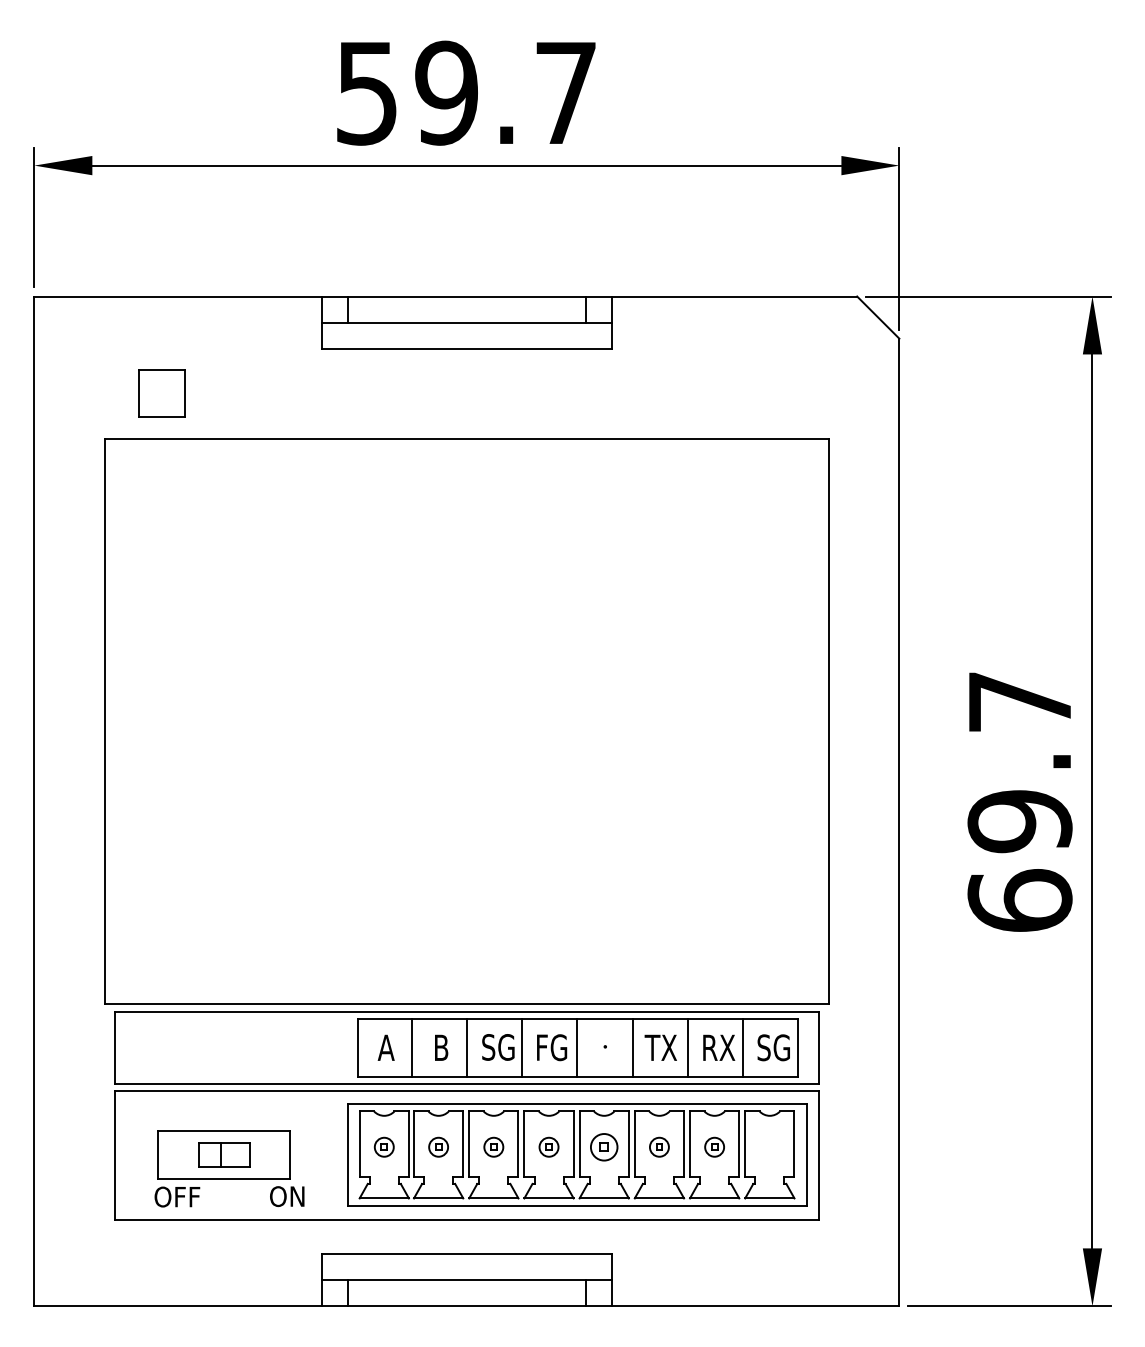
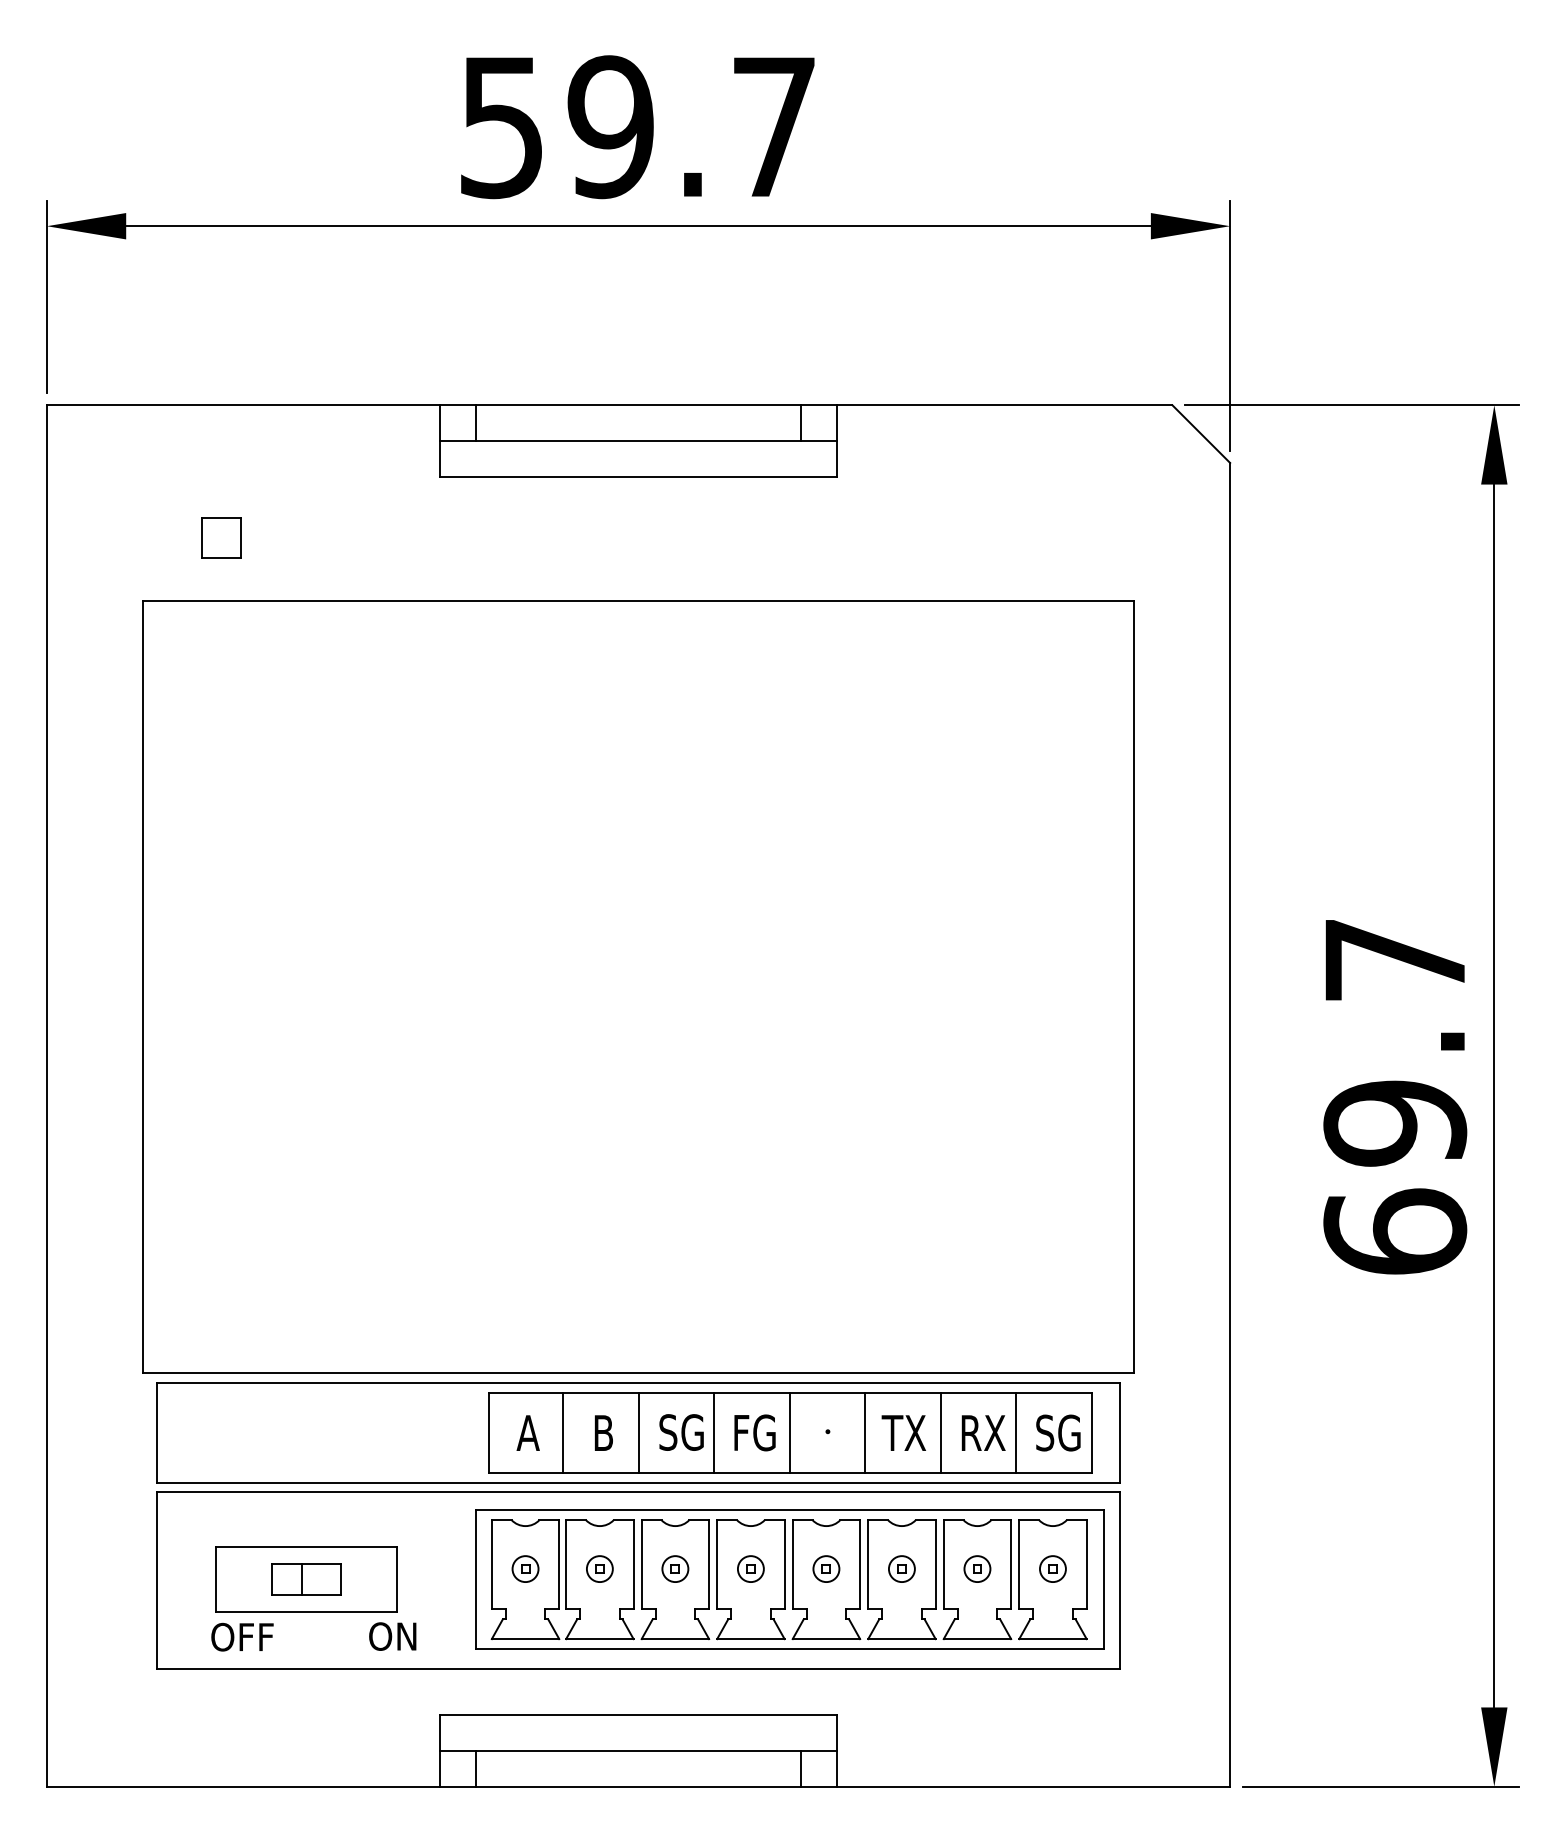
part: (162, 393) -> (221, 537), size x0.62
part: (604, 1146) -> (826, 1568), size x0.71
part: (769, 1146) -> (1052, 1568), added

